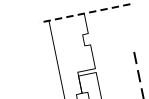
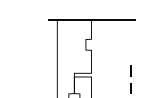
line: (84, 14) -> (91, 20), dashed -> solid

